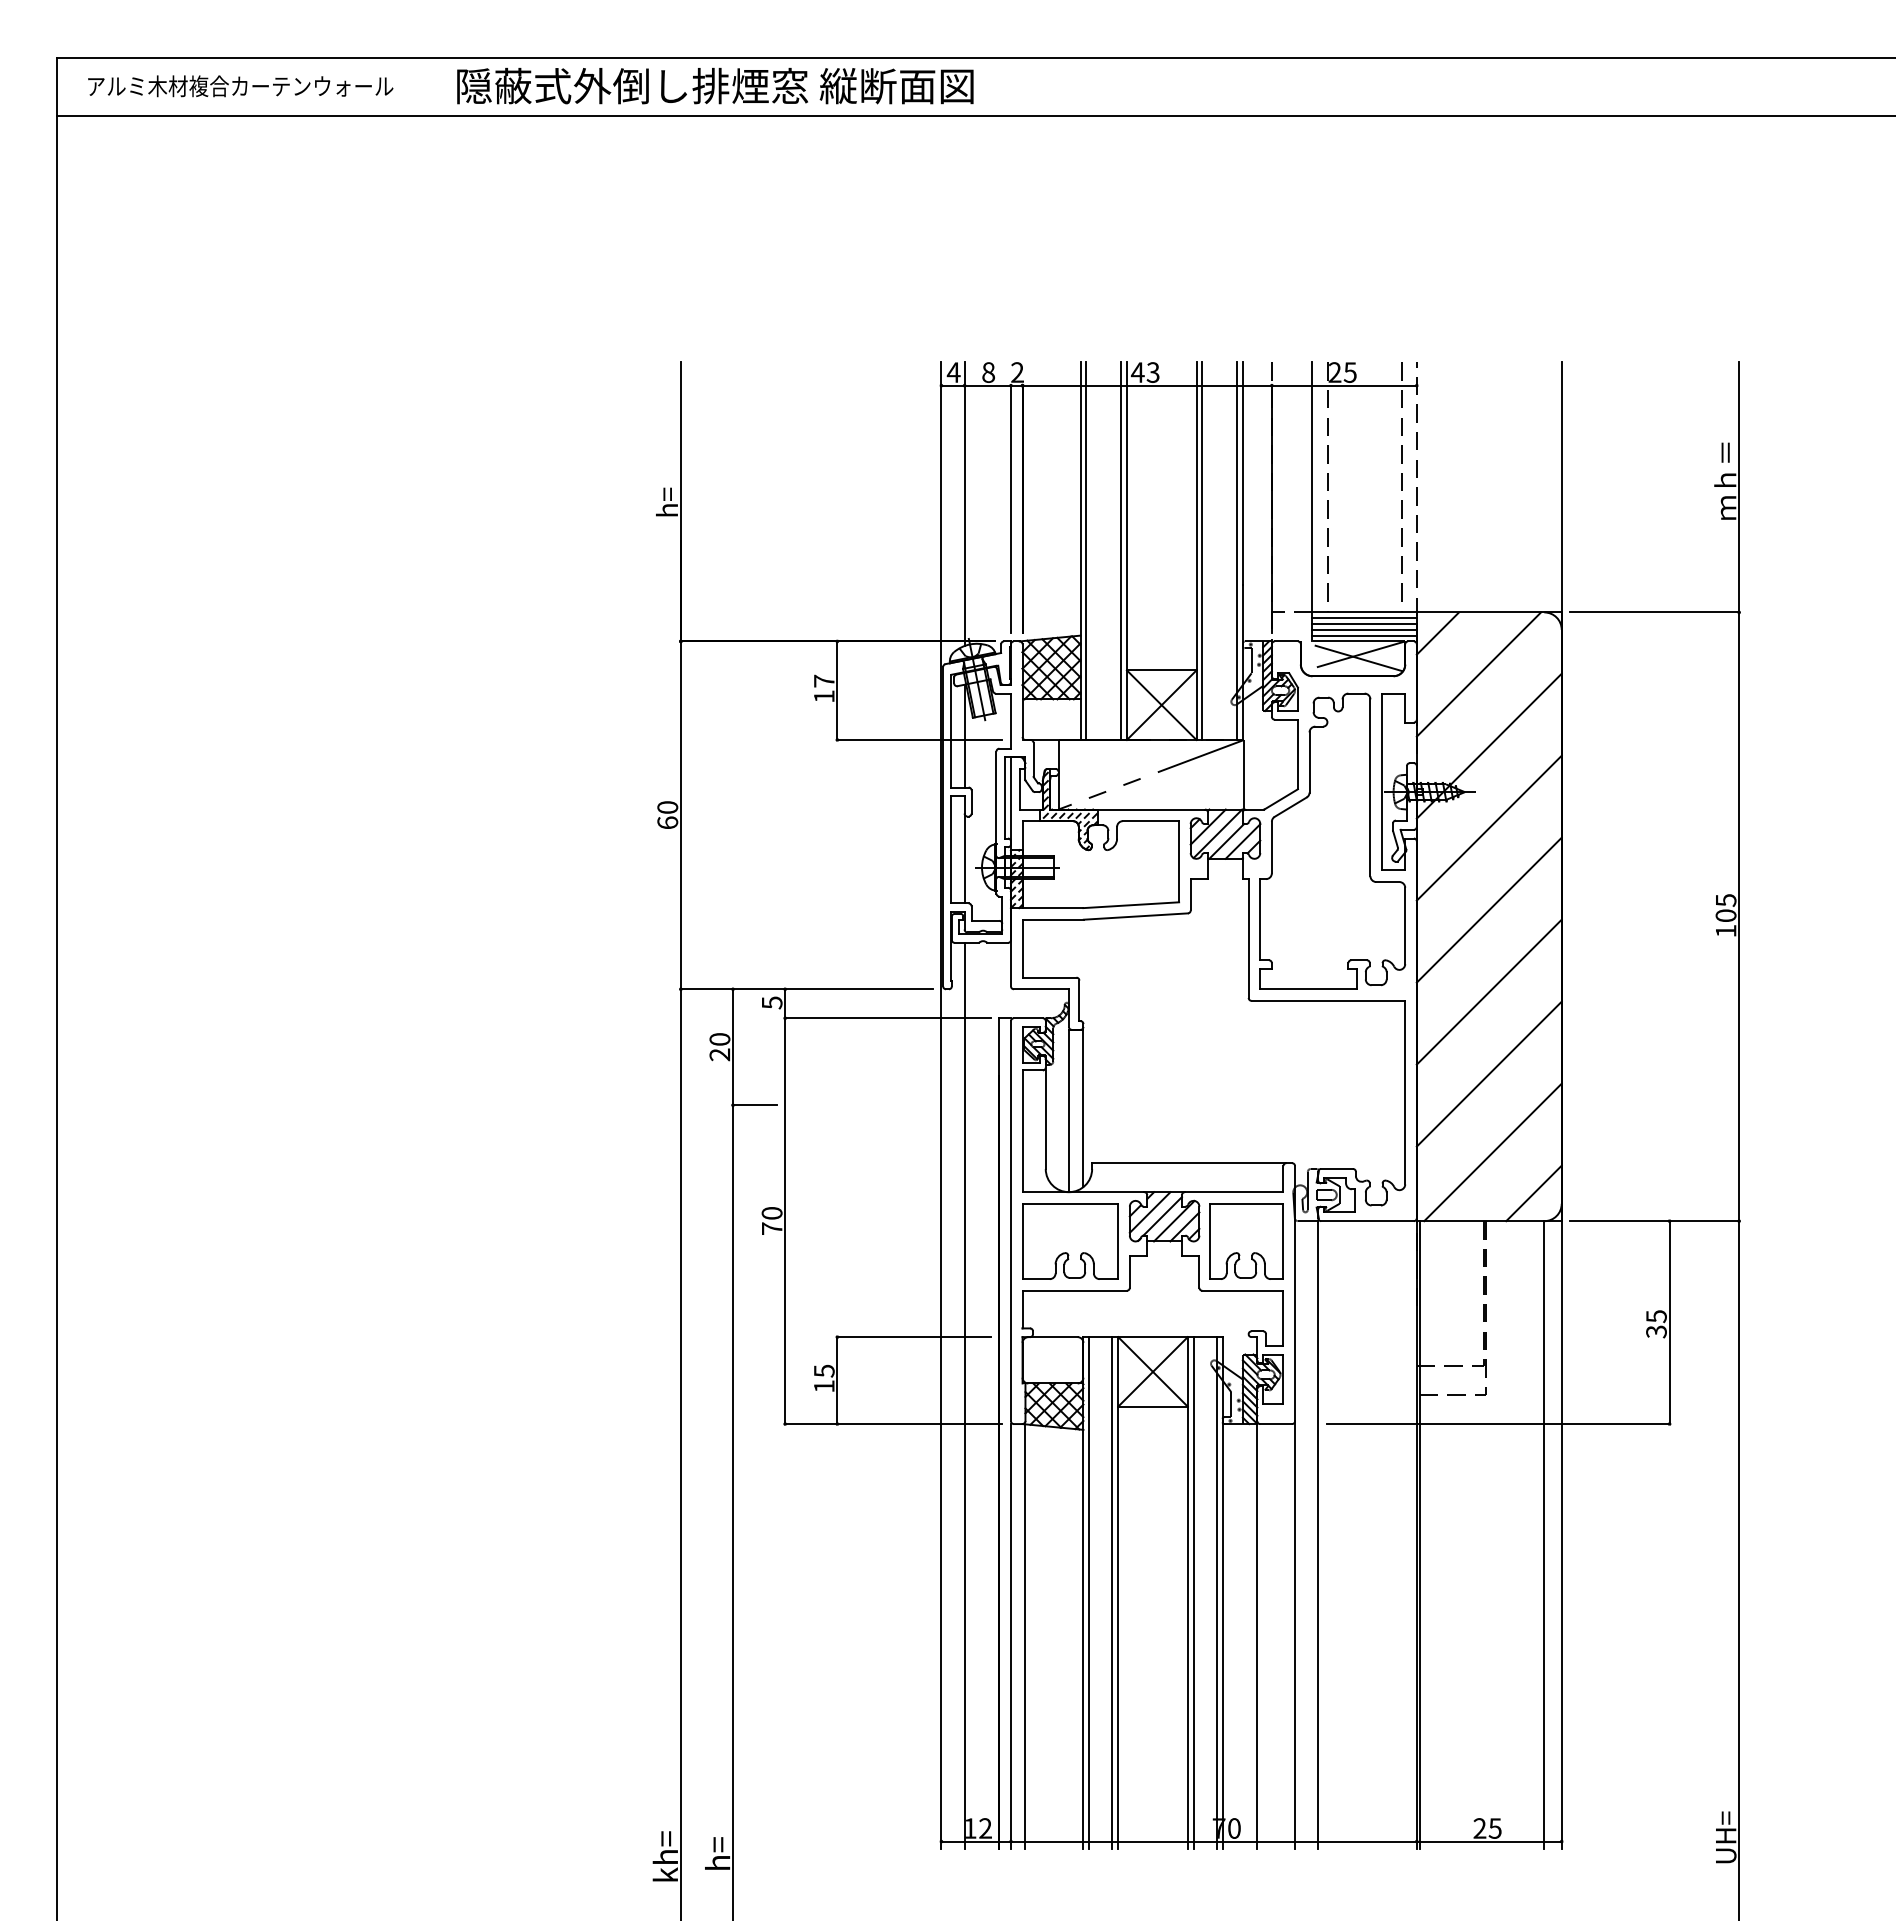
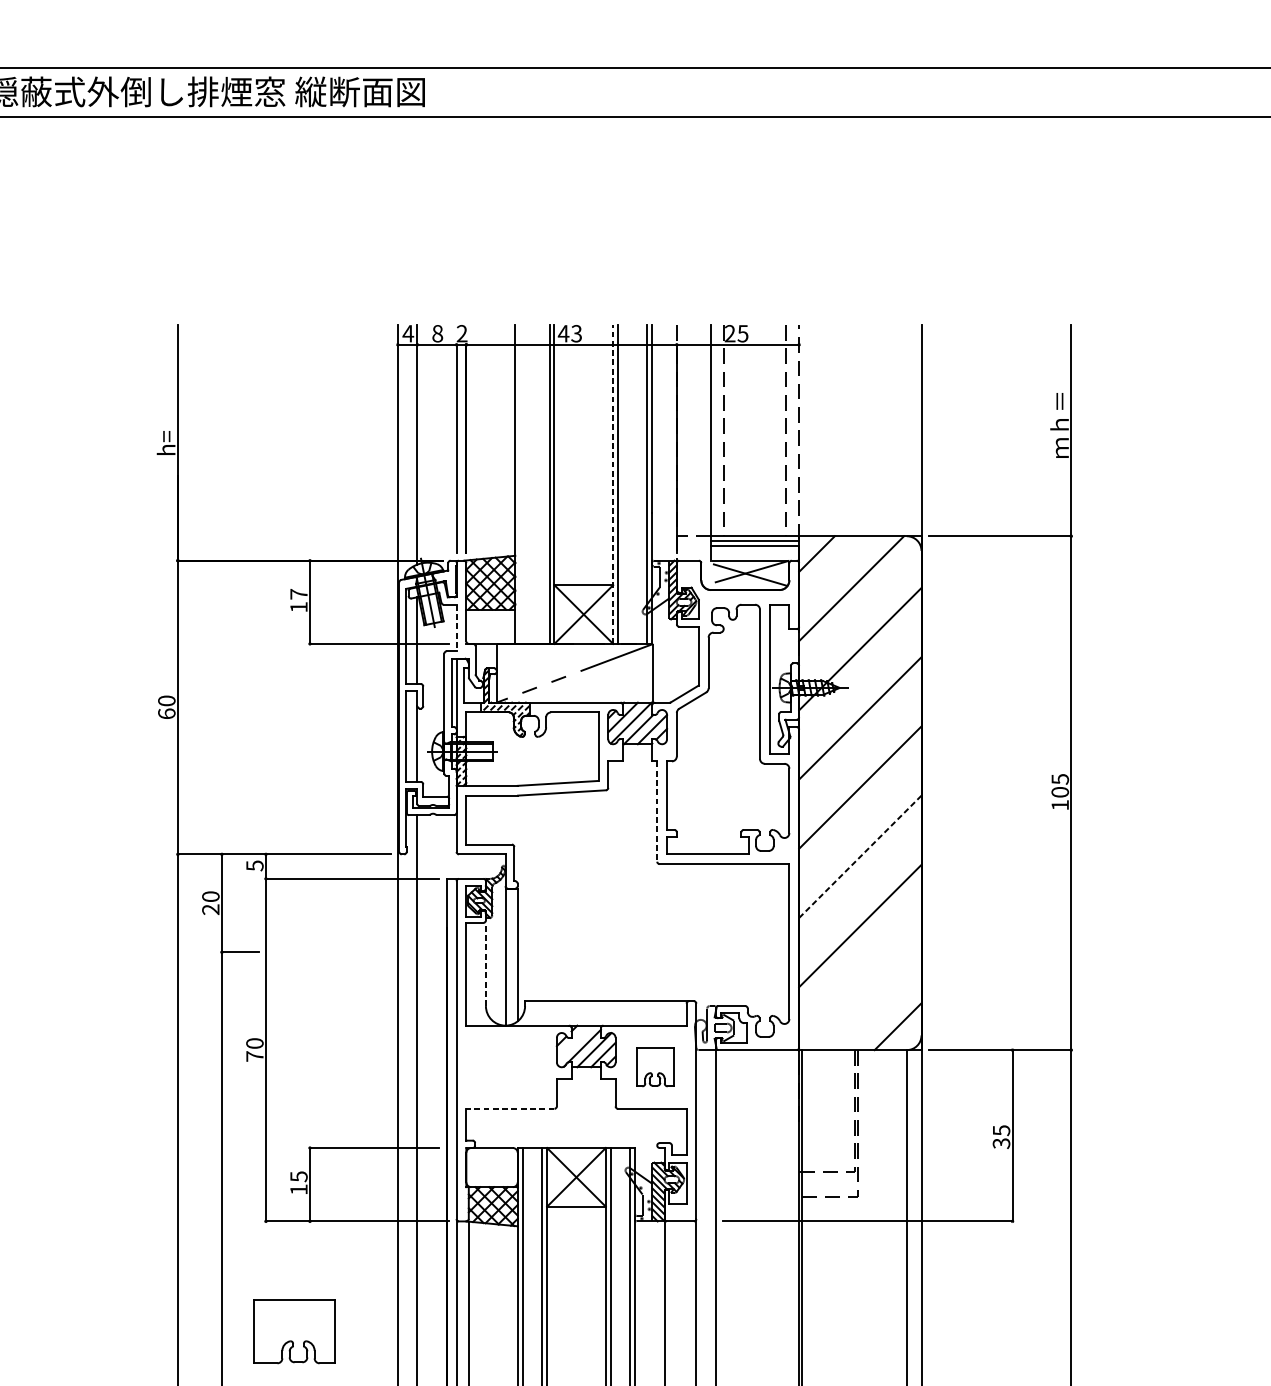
line: (1086, 550) -> (520, 483), removed
line: (1196, 551) -> (613, 484), solid -> dashed
line: (1364, 629) -> (755, 550), removed
line: (1364, 635) -> (755, 555), removed
line: (1010, 721) -> (456, 628), solid -> dashed
line: (1248, 939) -> (657, 812), solid -> dashed
line: (1489, 991) -> (860, 856), solid -> dashed
line: (1045, 1119) -> (485, 964), solid -> dashed
line: (1492, 1152) -> (863, 992), removed
line: (1149, 1212) -> (573, 1042), removed
part: (1070, 1241) -> (294, 1331), moved
part: (1246, 1241) -> (655, 1067), size x0.6
line: (1074, 1290) -> (510, 1108), solid -> dashed

